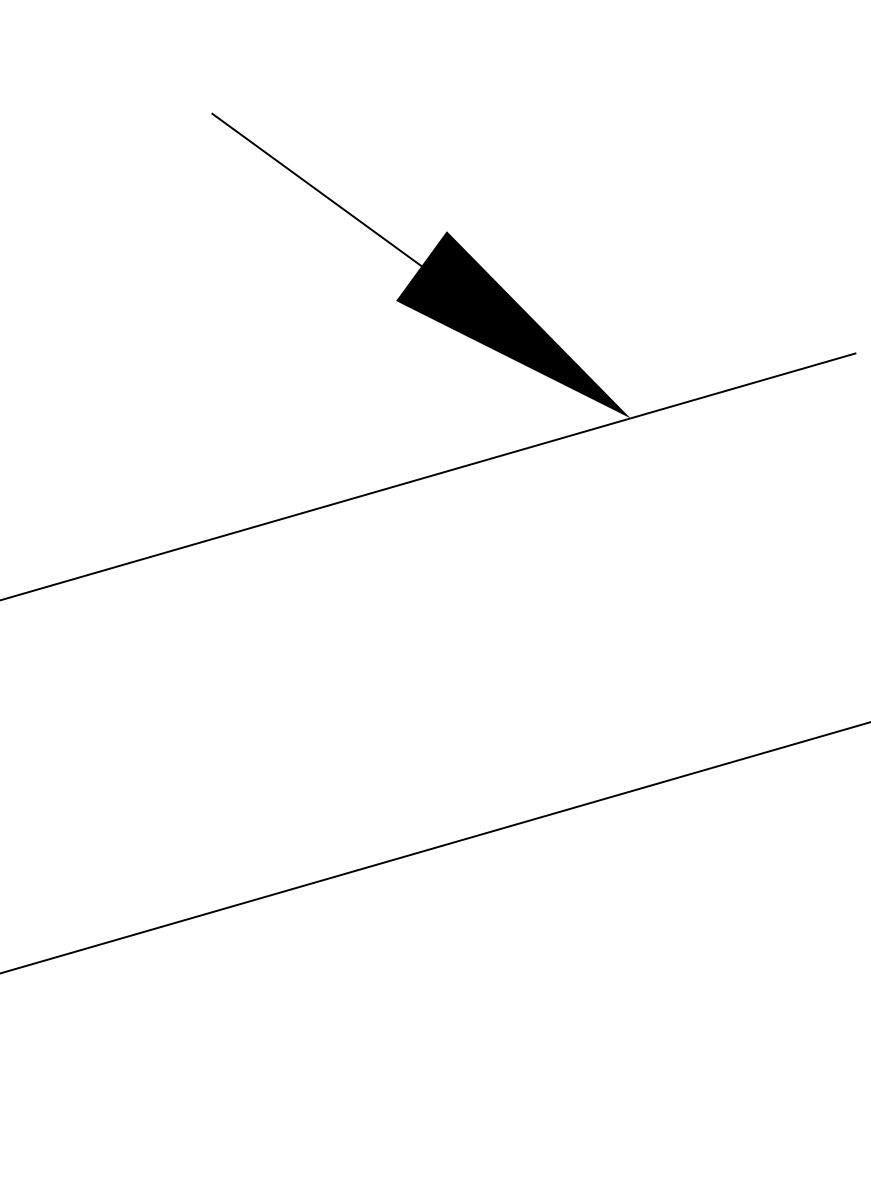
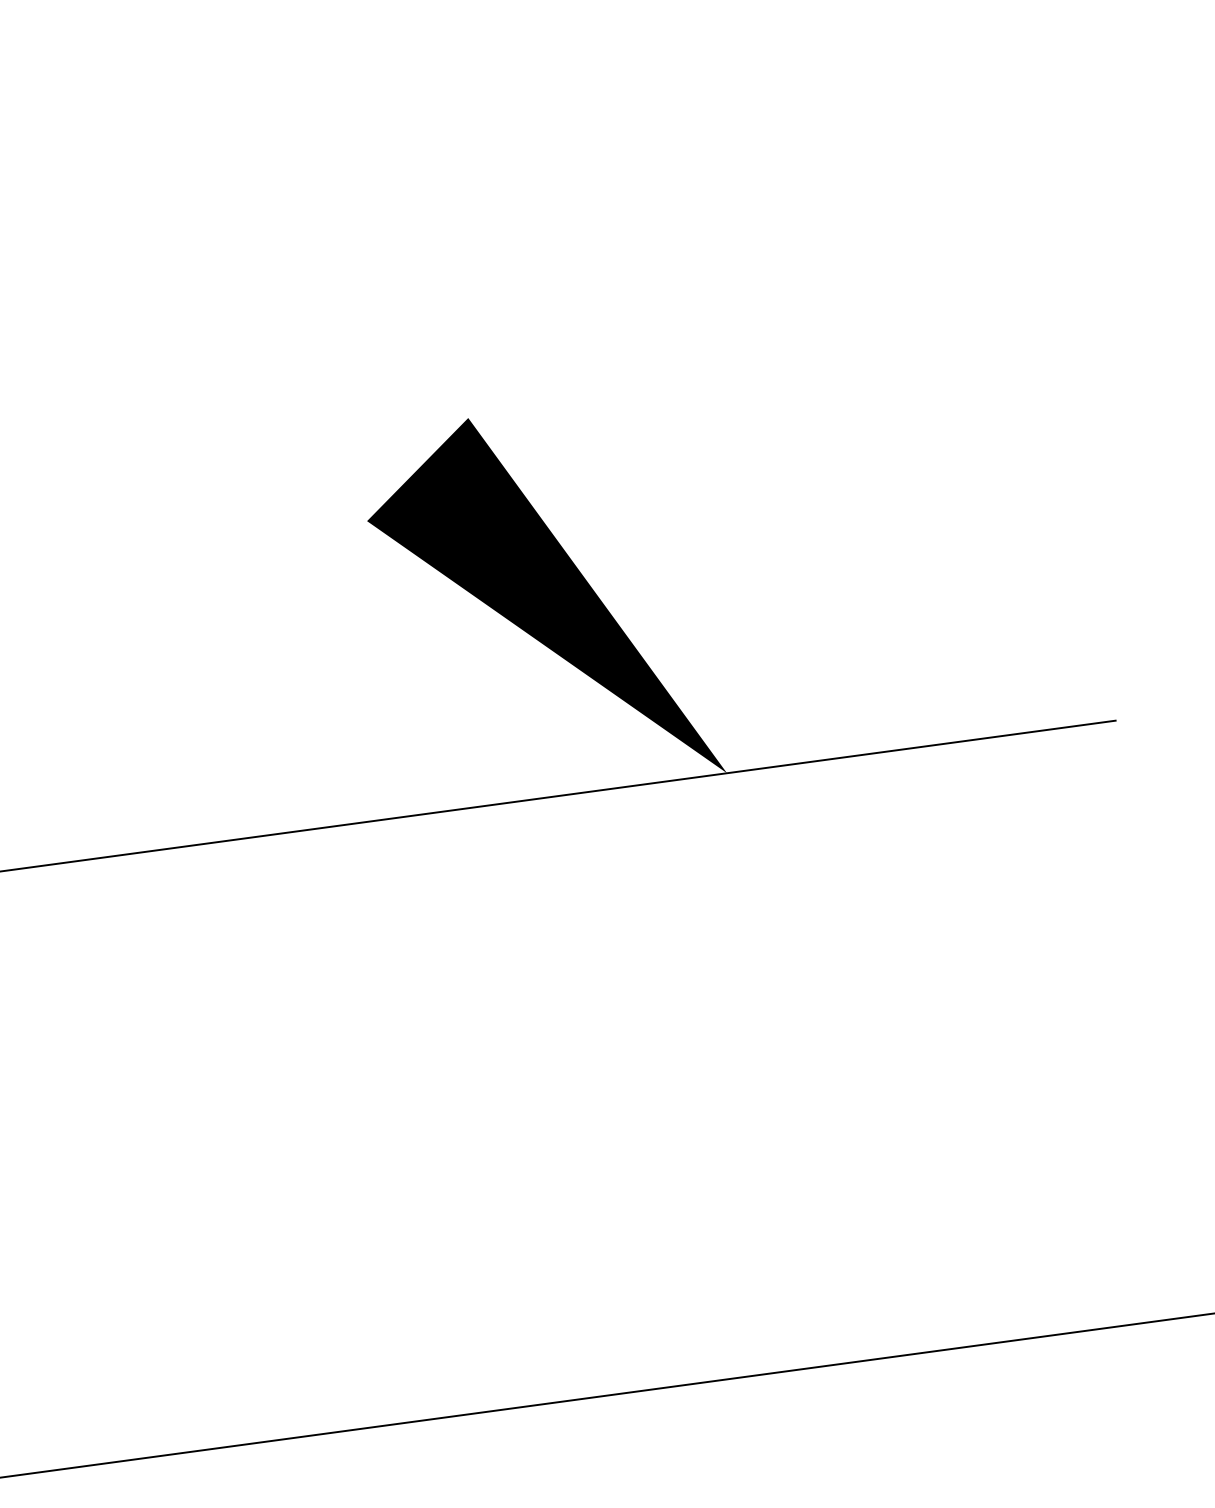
line: (316, 189) -> (262, 316), removed

